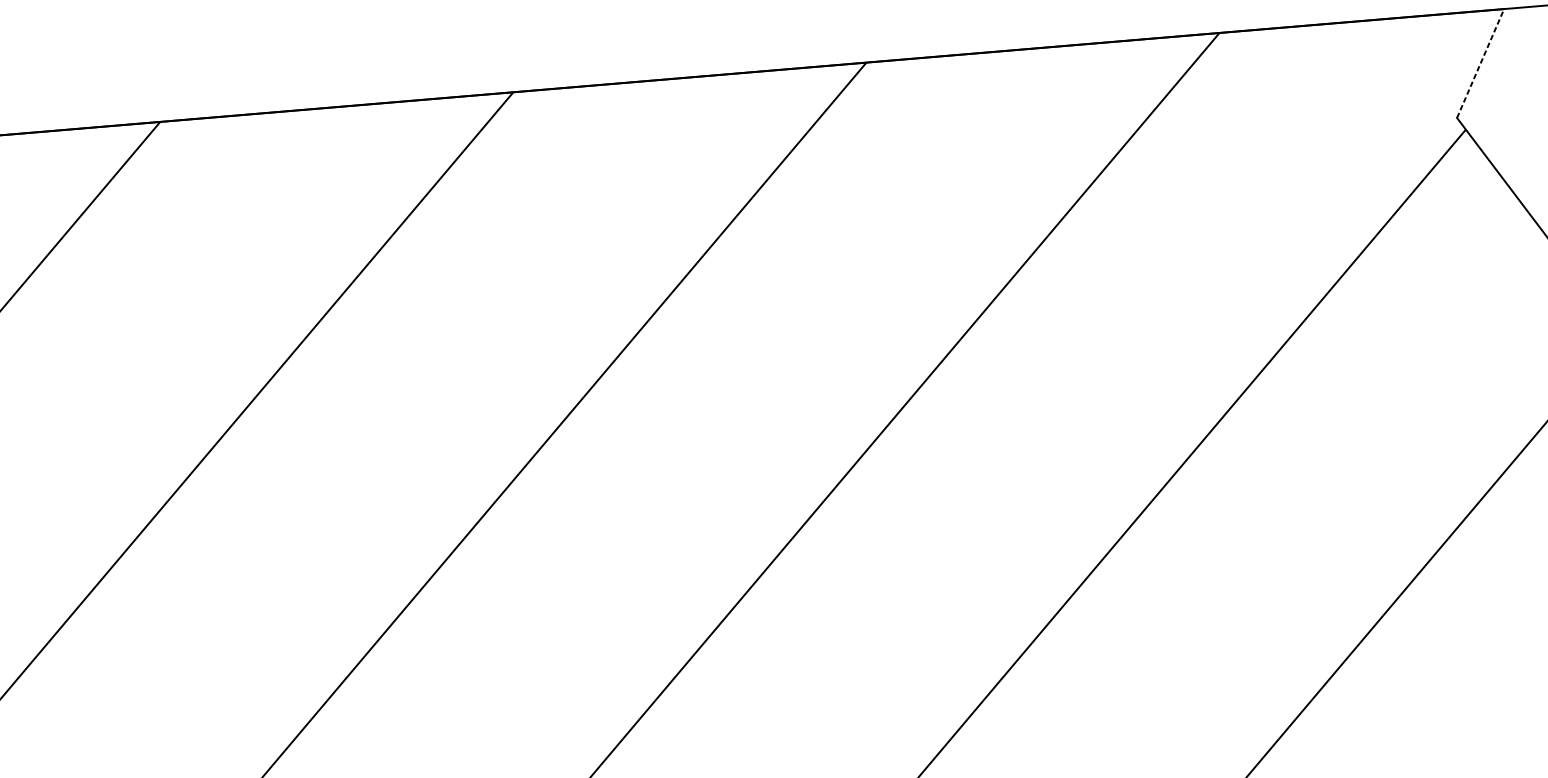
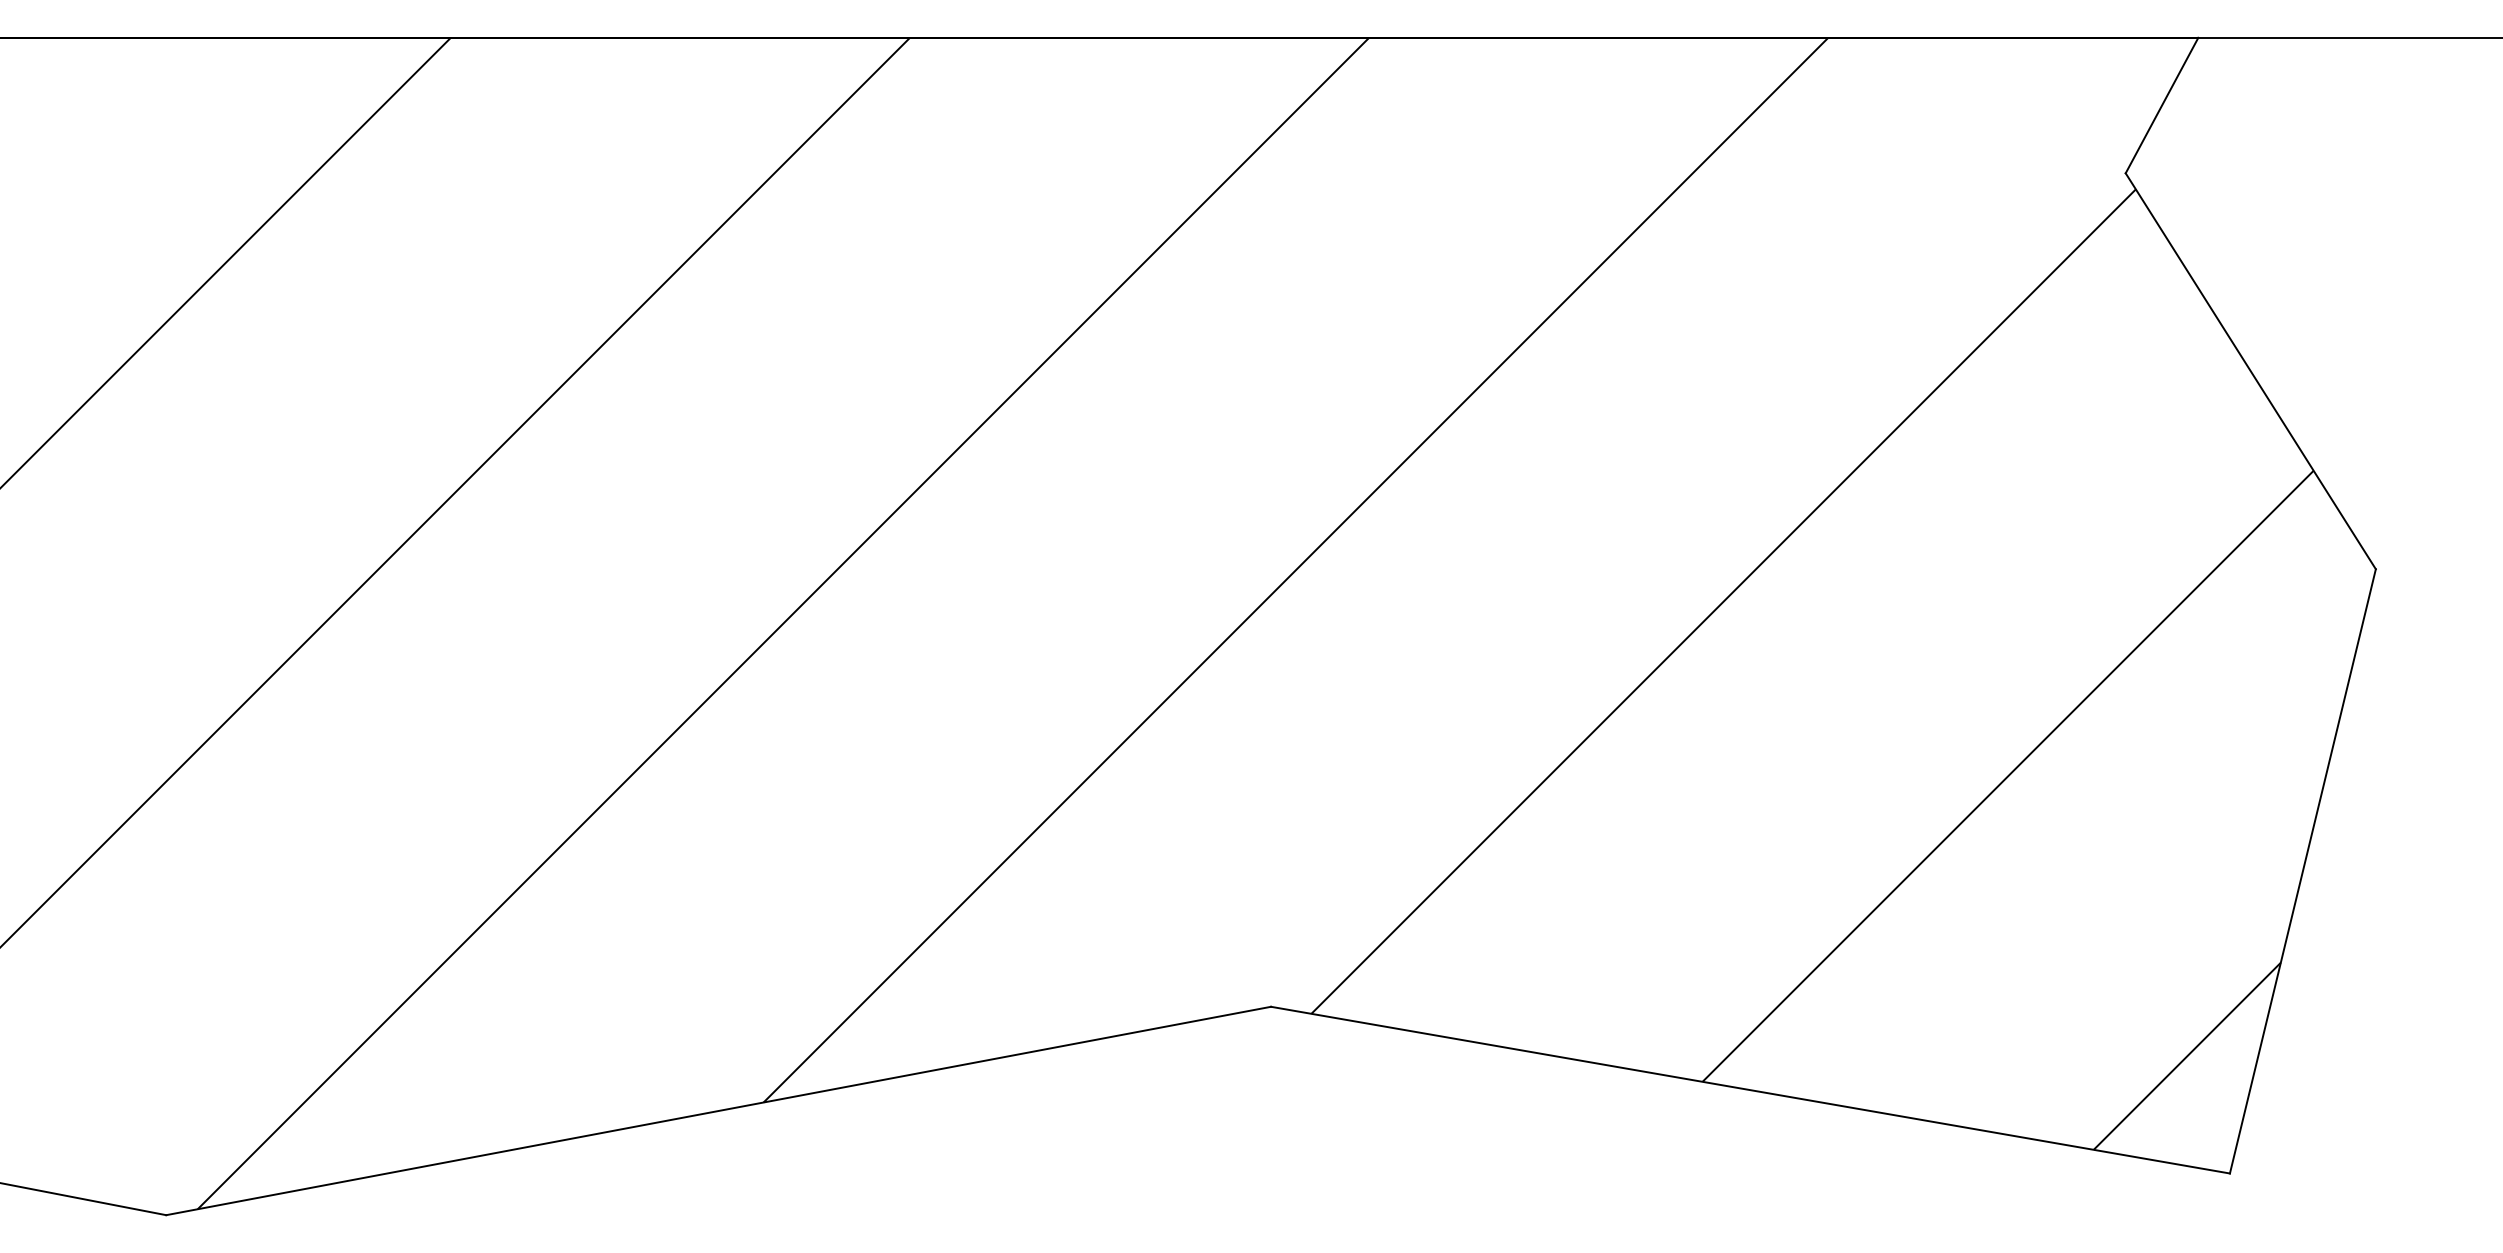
line: (1480, 63) -> (2162, 105), dashed -> solid

